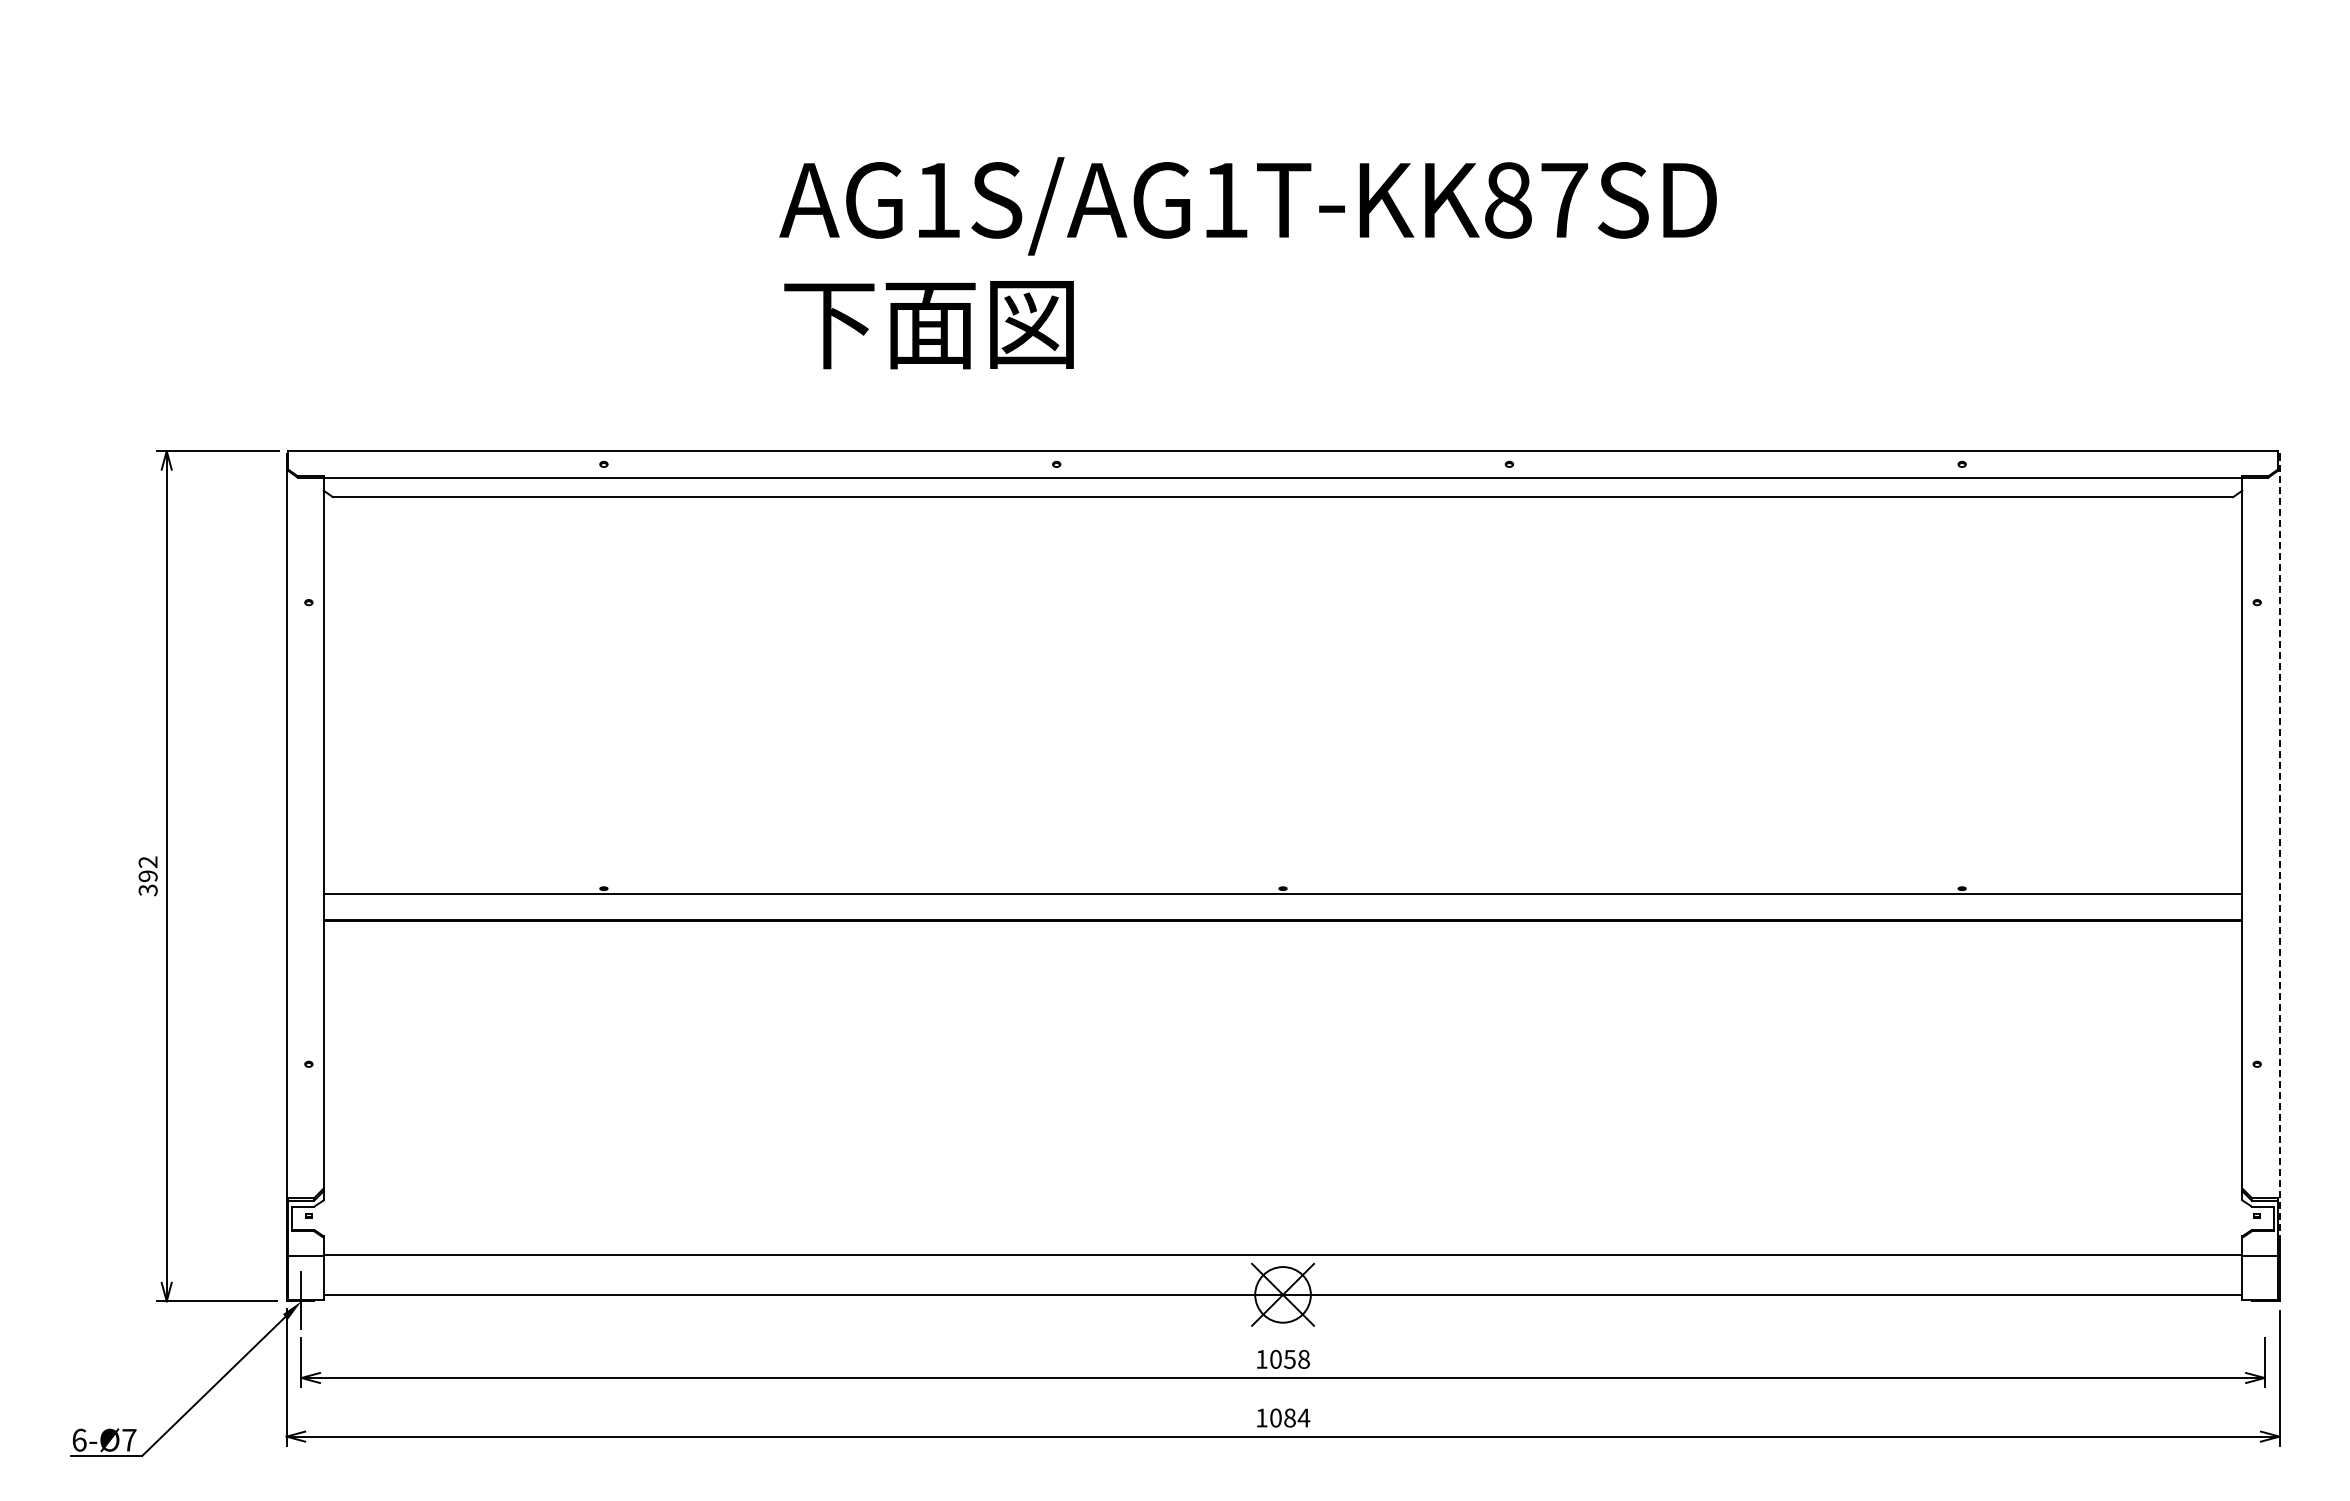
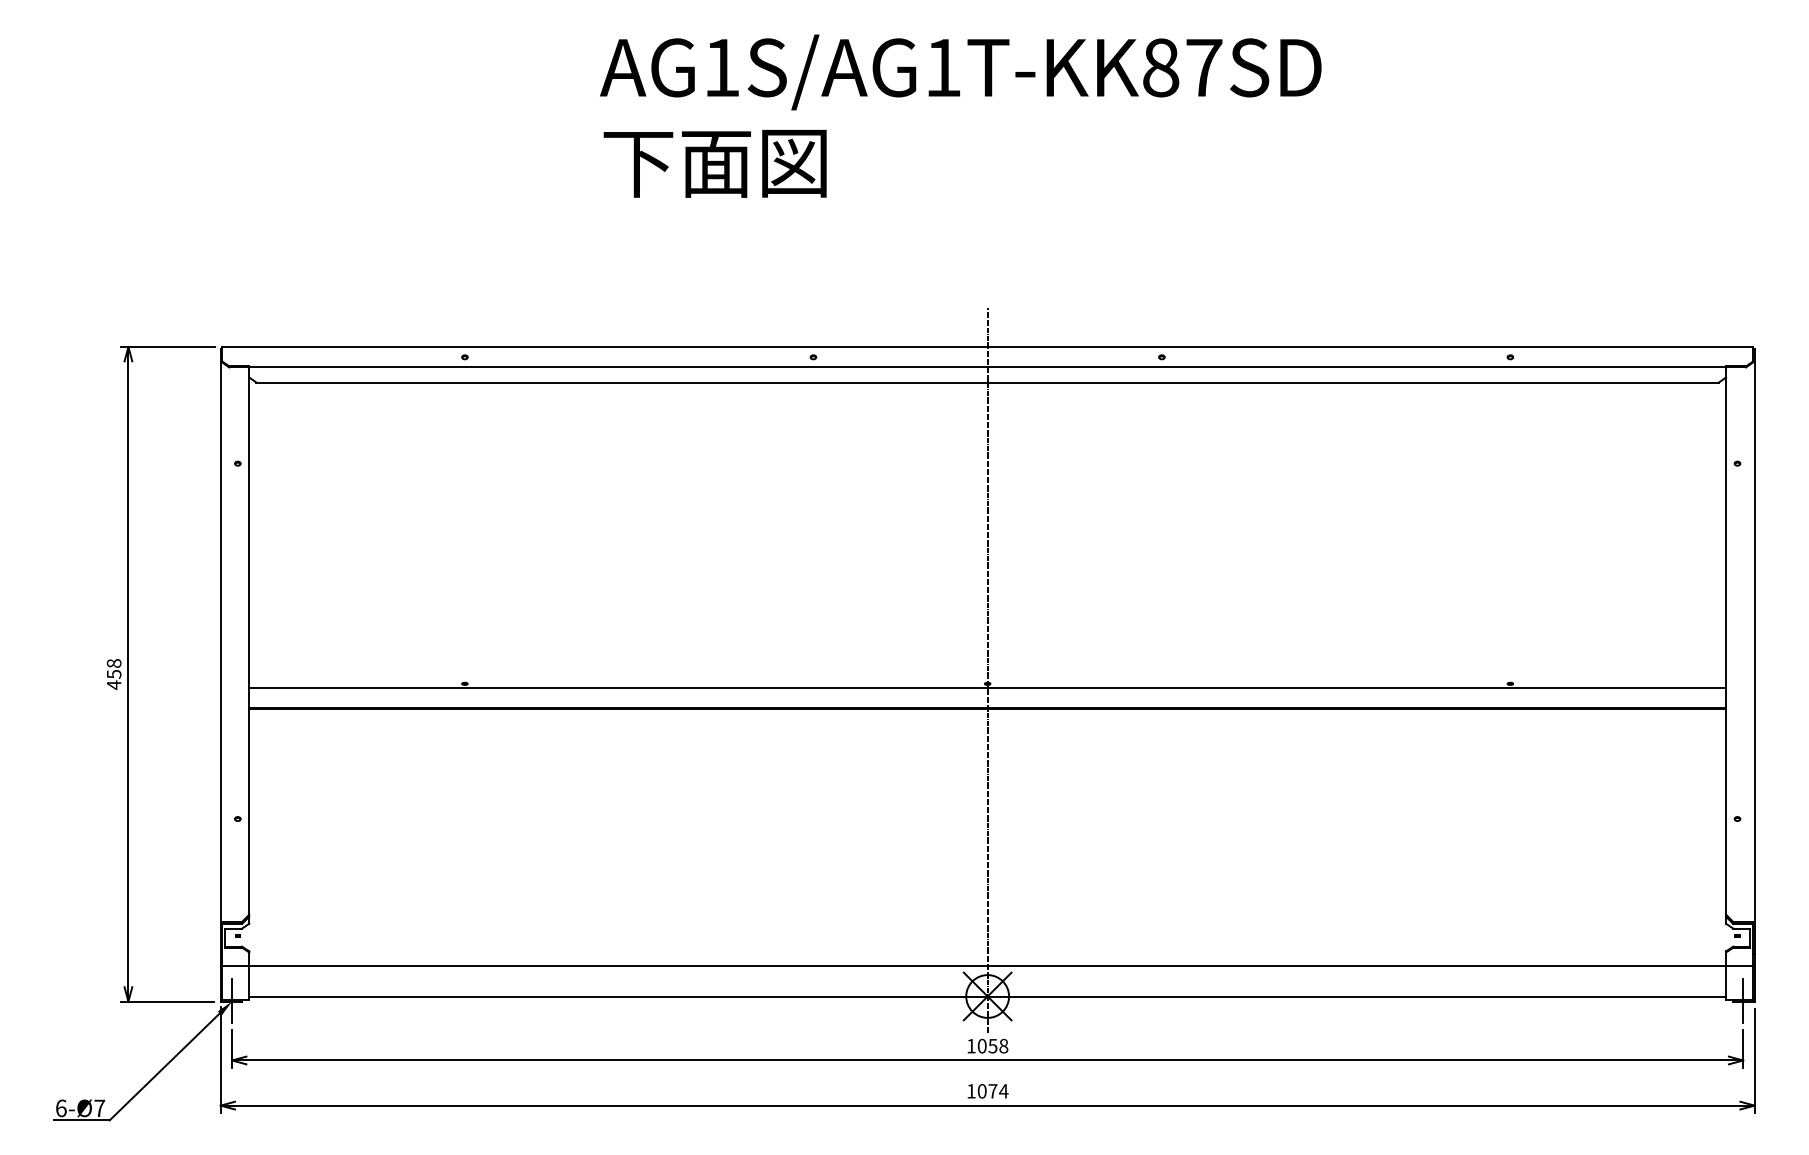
text: (1247, 263) -> (960, 116), moved
line: (2279, 847) -> (1754, 652), dashed -> solid
line: (1283, 870) -> (988, 669), added
text: (147, 876) -> (113, 674), 392 -> 458
line: (2264, 1300) -> (1743, 1000), added
text: (1289, 1417) -> (992, 1090), 1084 -> 1074

